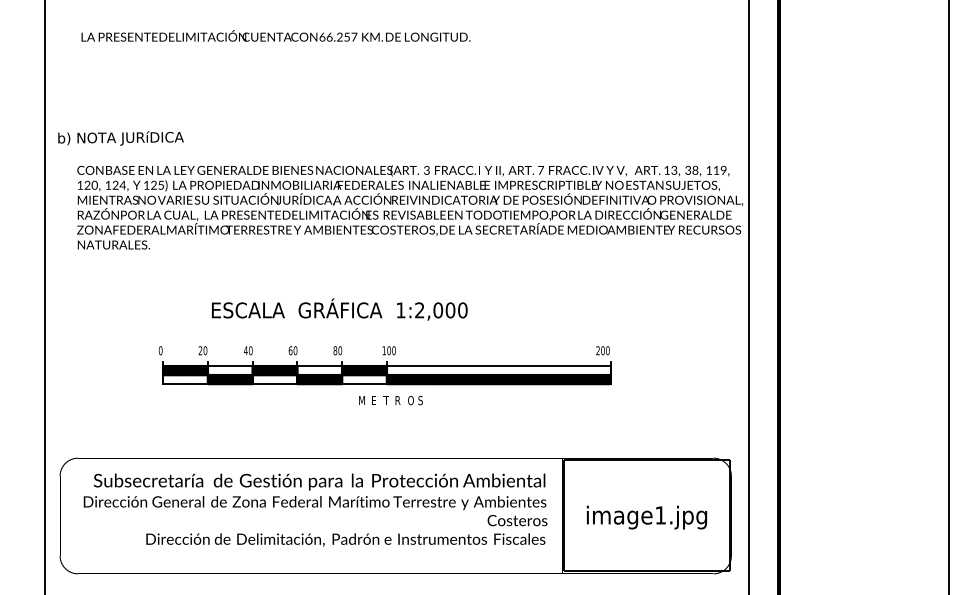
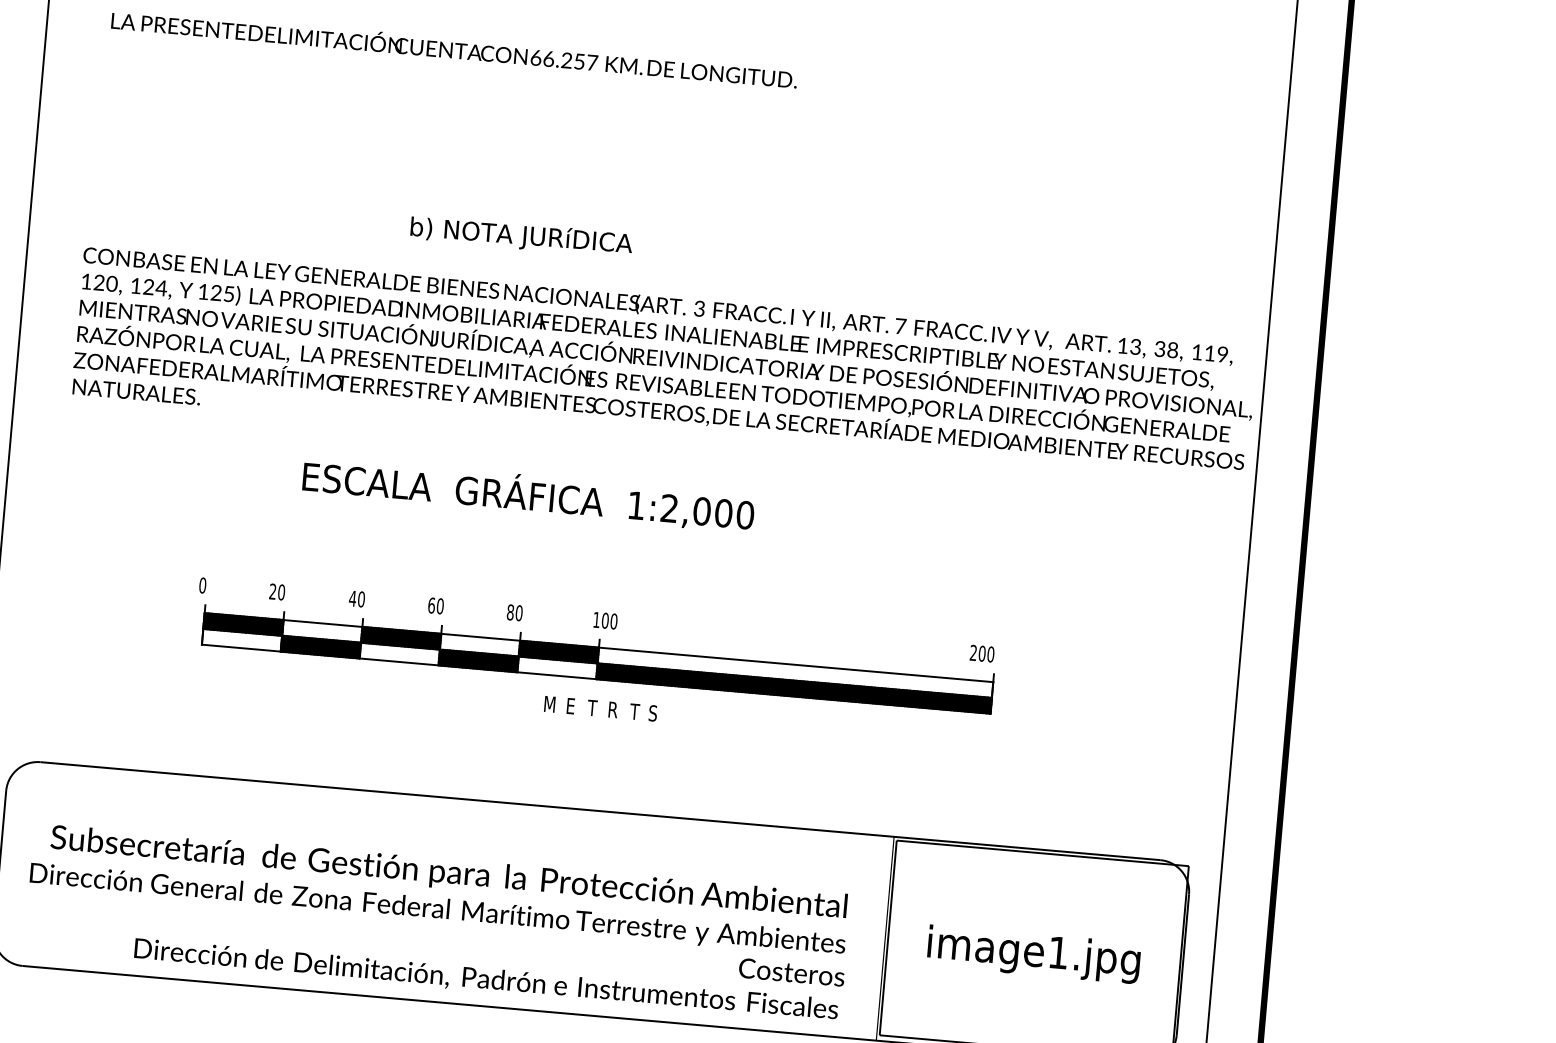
text: (120, 138) -> (520, 236), moved
text: (339, 309) -> (528, 494), moved
text: (410, 400) -> (635, 711), O -> T
text: (315, 509) -> (437, 921), moved

